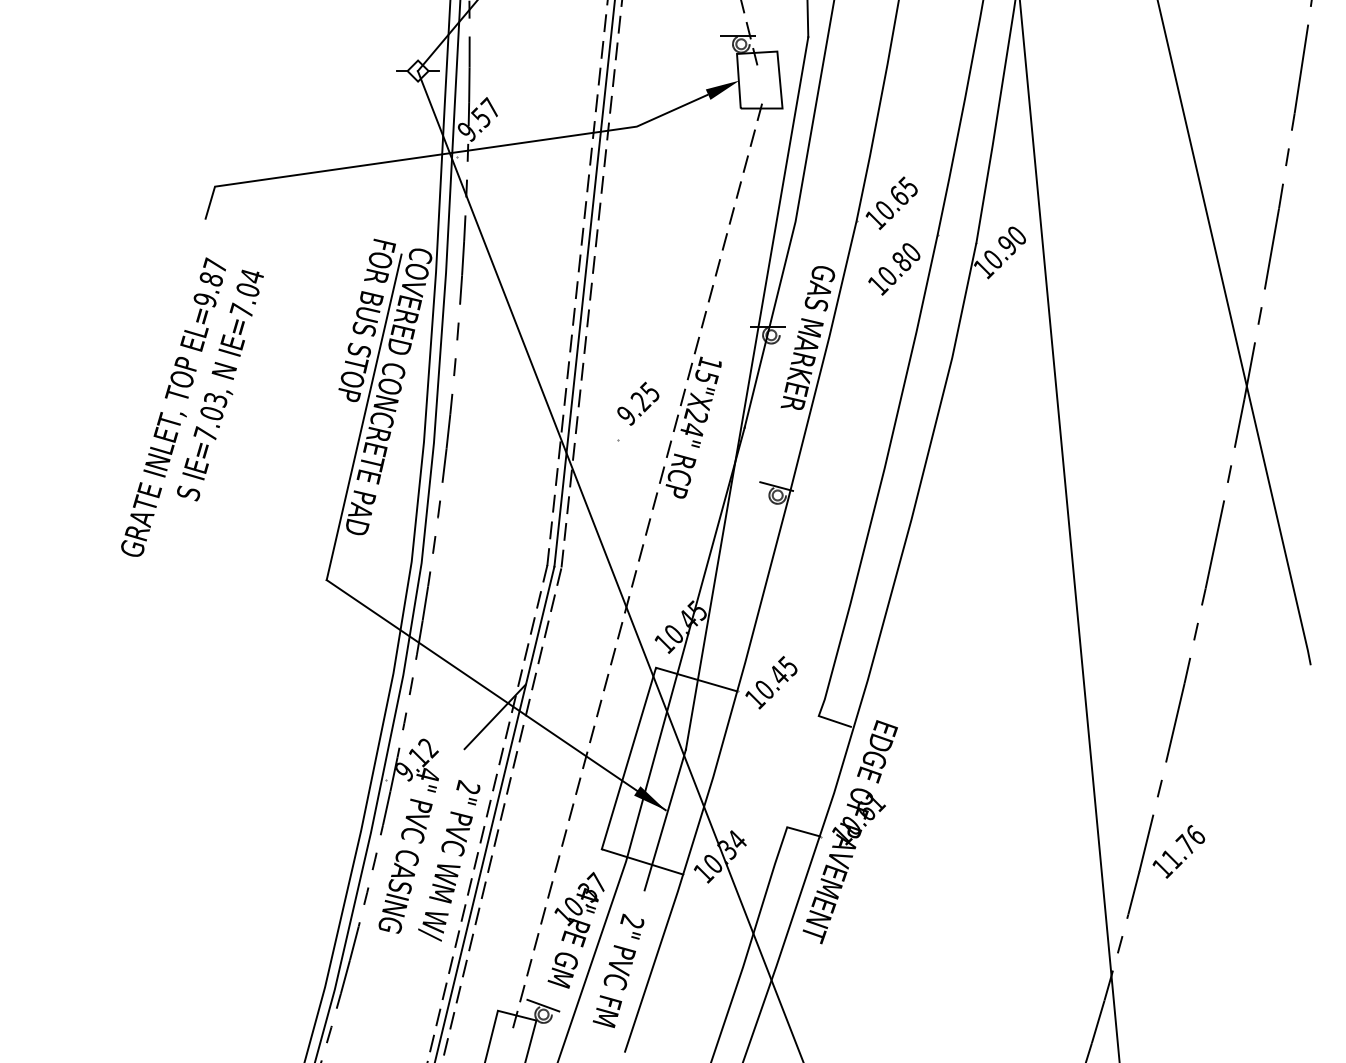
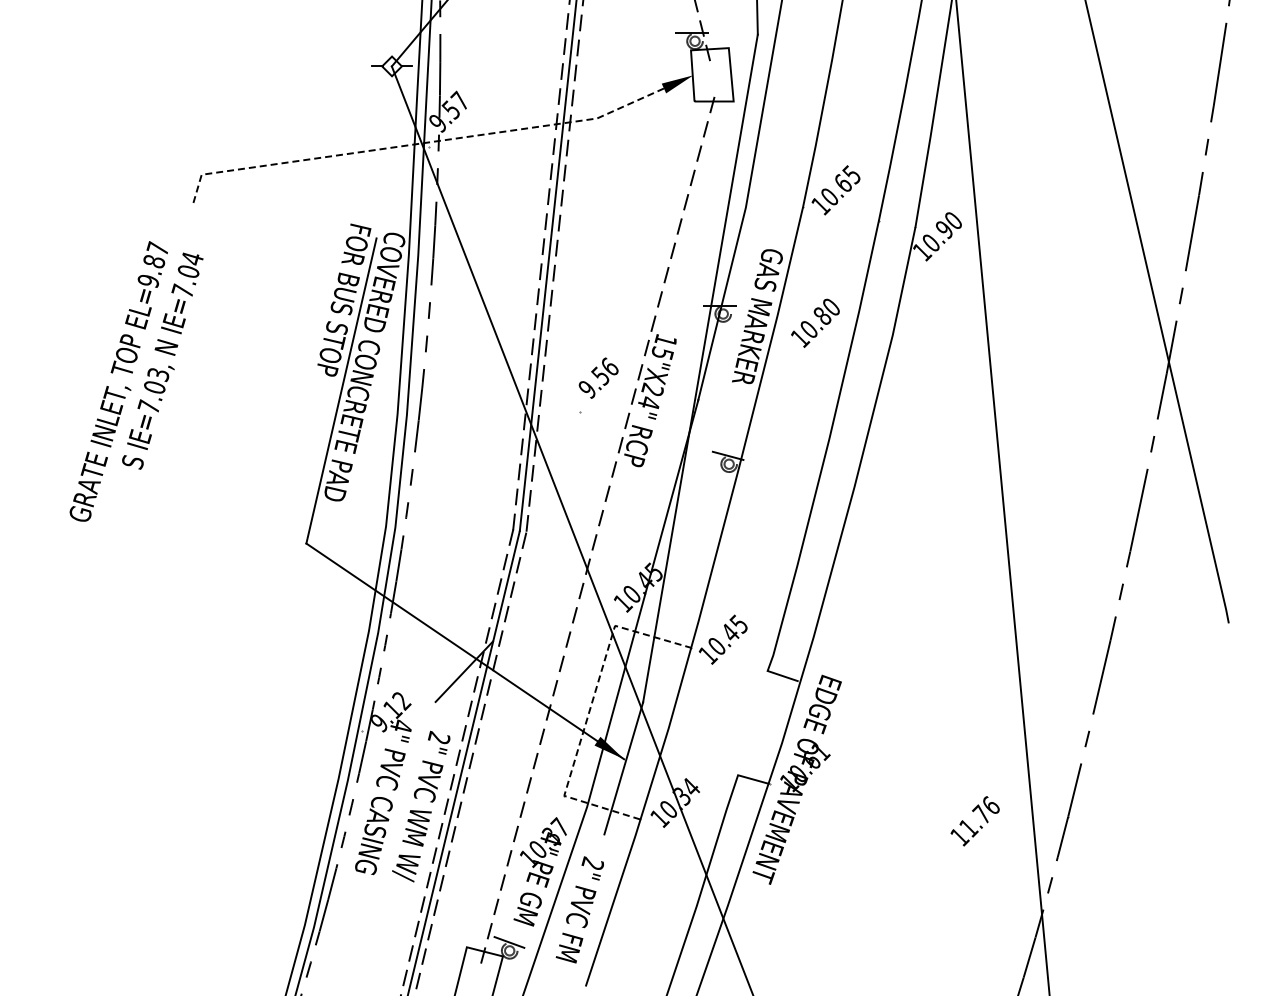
line: (447, 153) -> (419, 143), solid -> dashed
text: (894, 268) -> (815, 322), moved
text: (644, 396) -> (604, 371), 9.25 -> 9.56
text: (192, 407) -> (136, 381), moved
line: (628, 758) -> (589, 710), solid -> dashed
text: (1178, 852) -> (974, 821), moved

